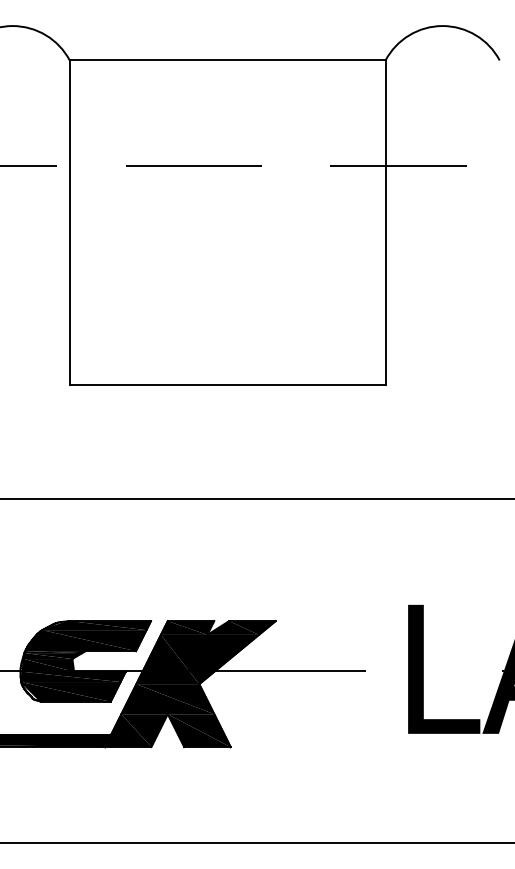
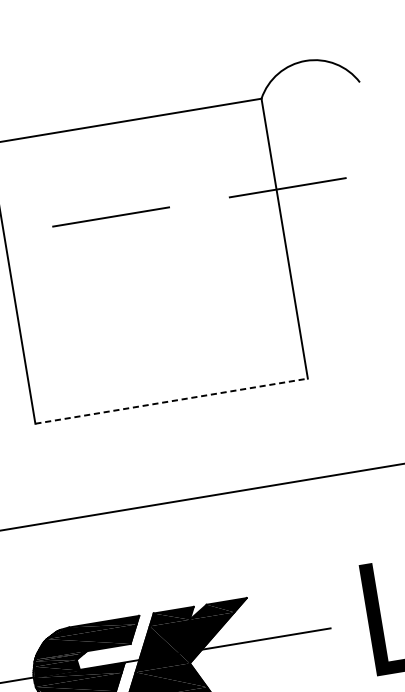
line: (227, 384) -> (171, 400), solid -> dashed

